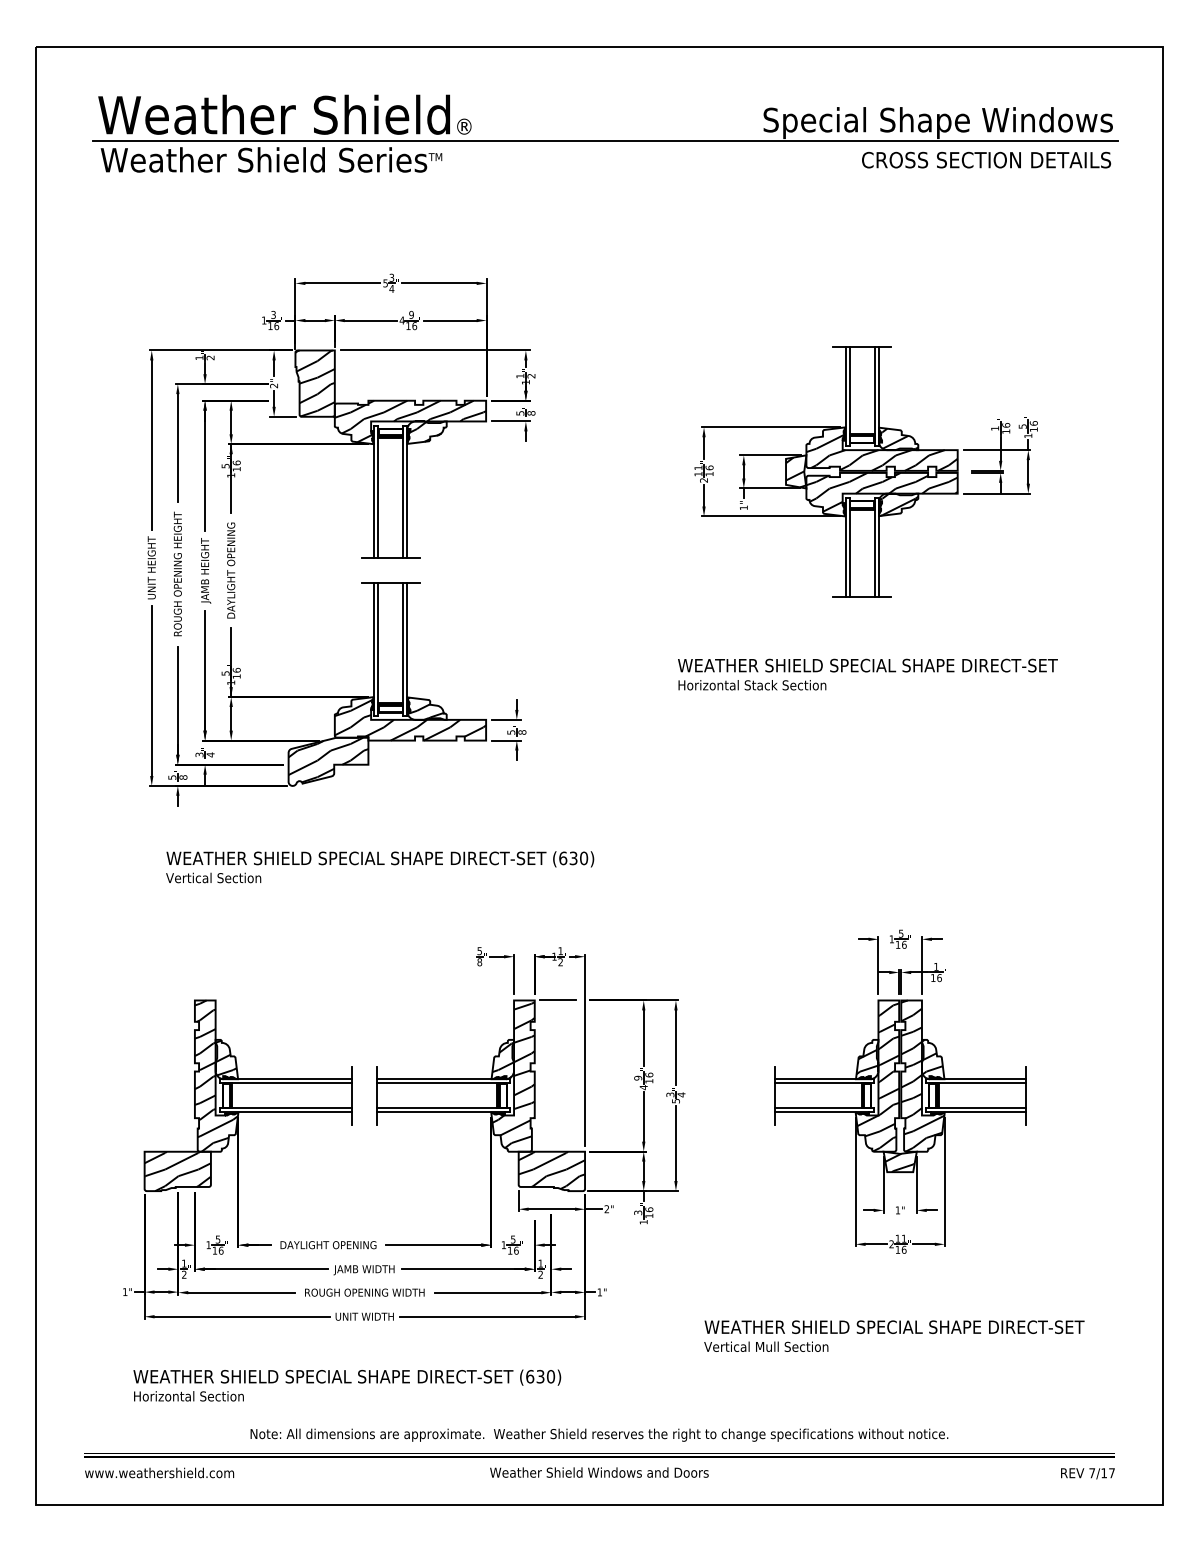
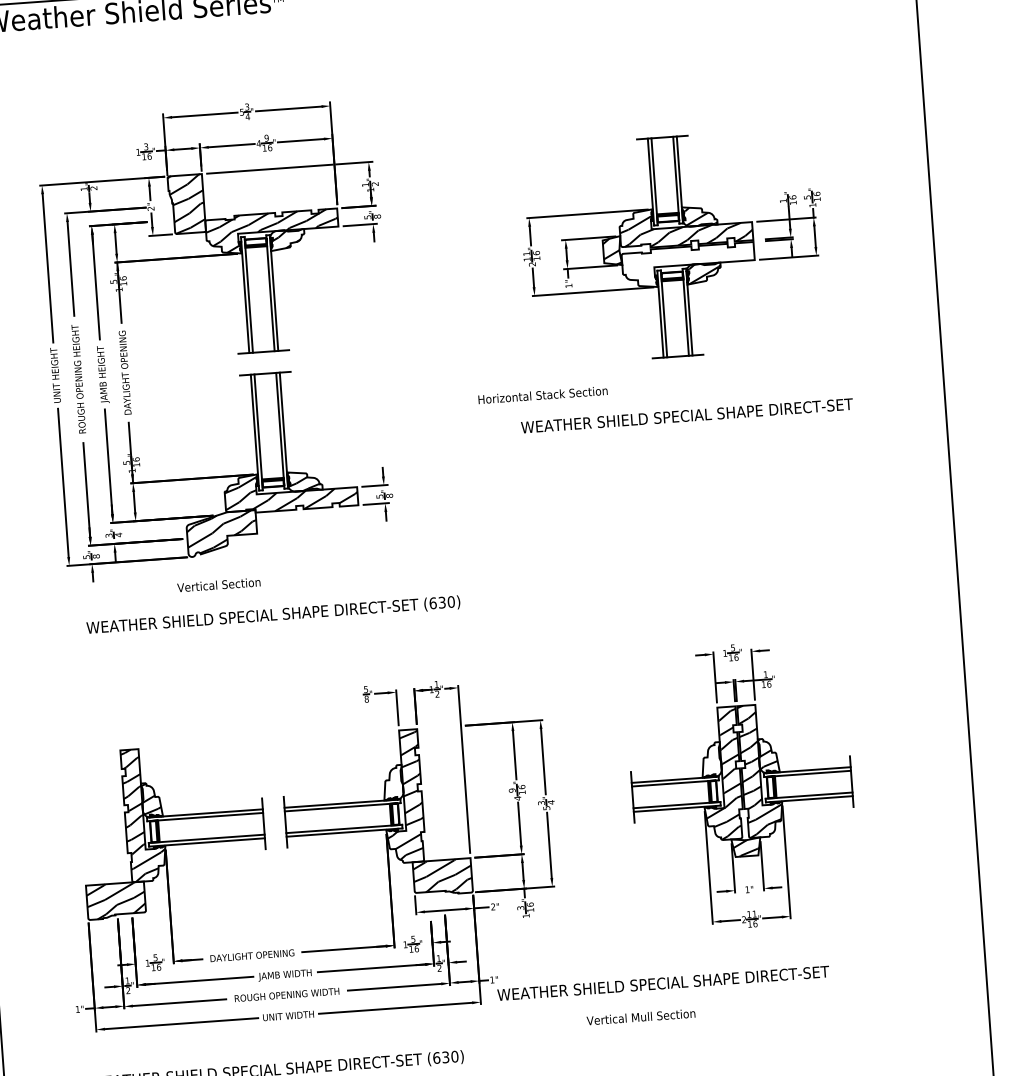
hatch: (881, 494) -> (688, 265), removed
text: (752, 685) -> (543, 395), moved
text: (213, 877) -> (218, 584), moved
line: (558, 1000) -> (437, 727), removed
hatch: (502, 1060) -> (392, 783), removed
hatch: (867, 1061) -> (711, 761), removed
text: (894, 1326) -> (663, 982), moved

